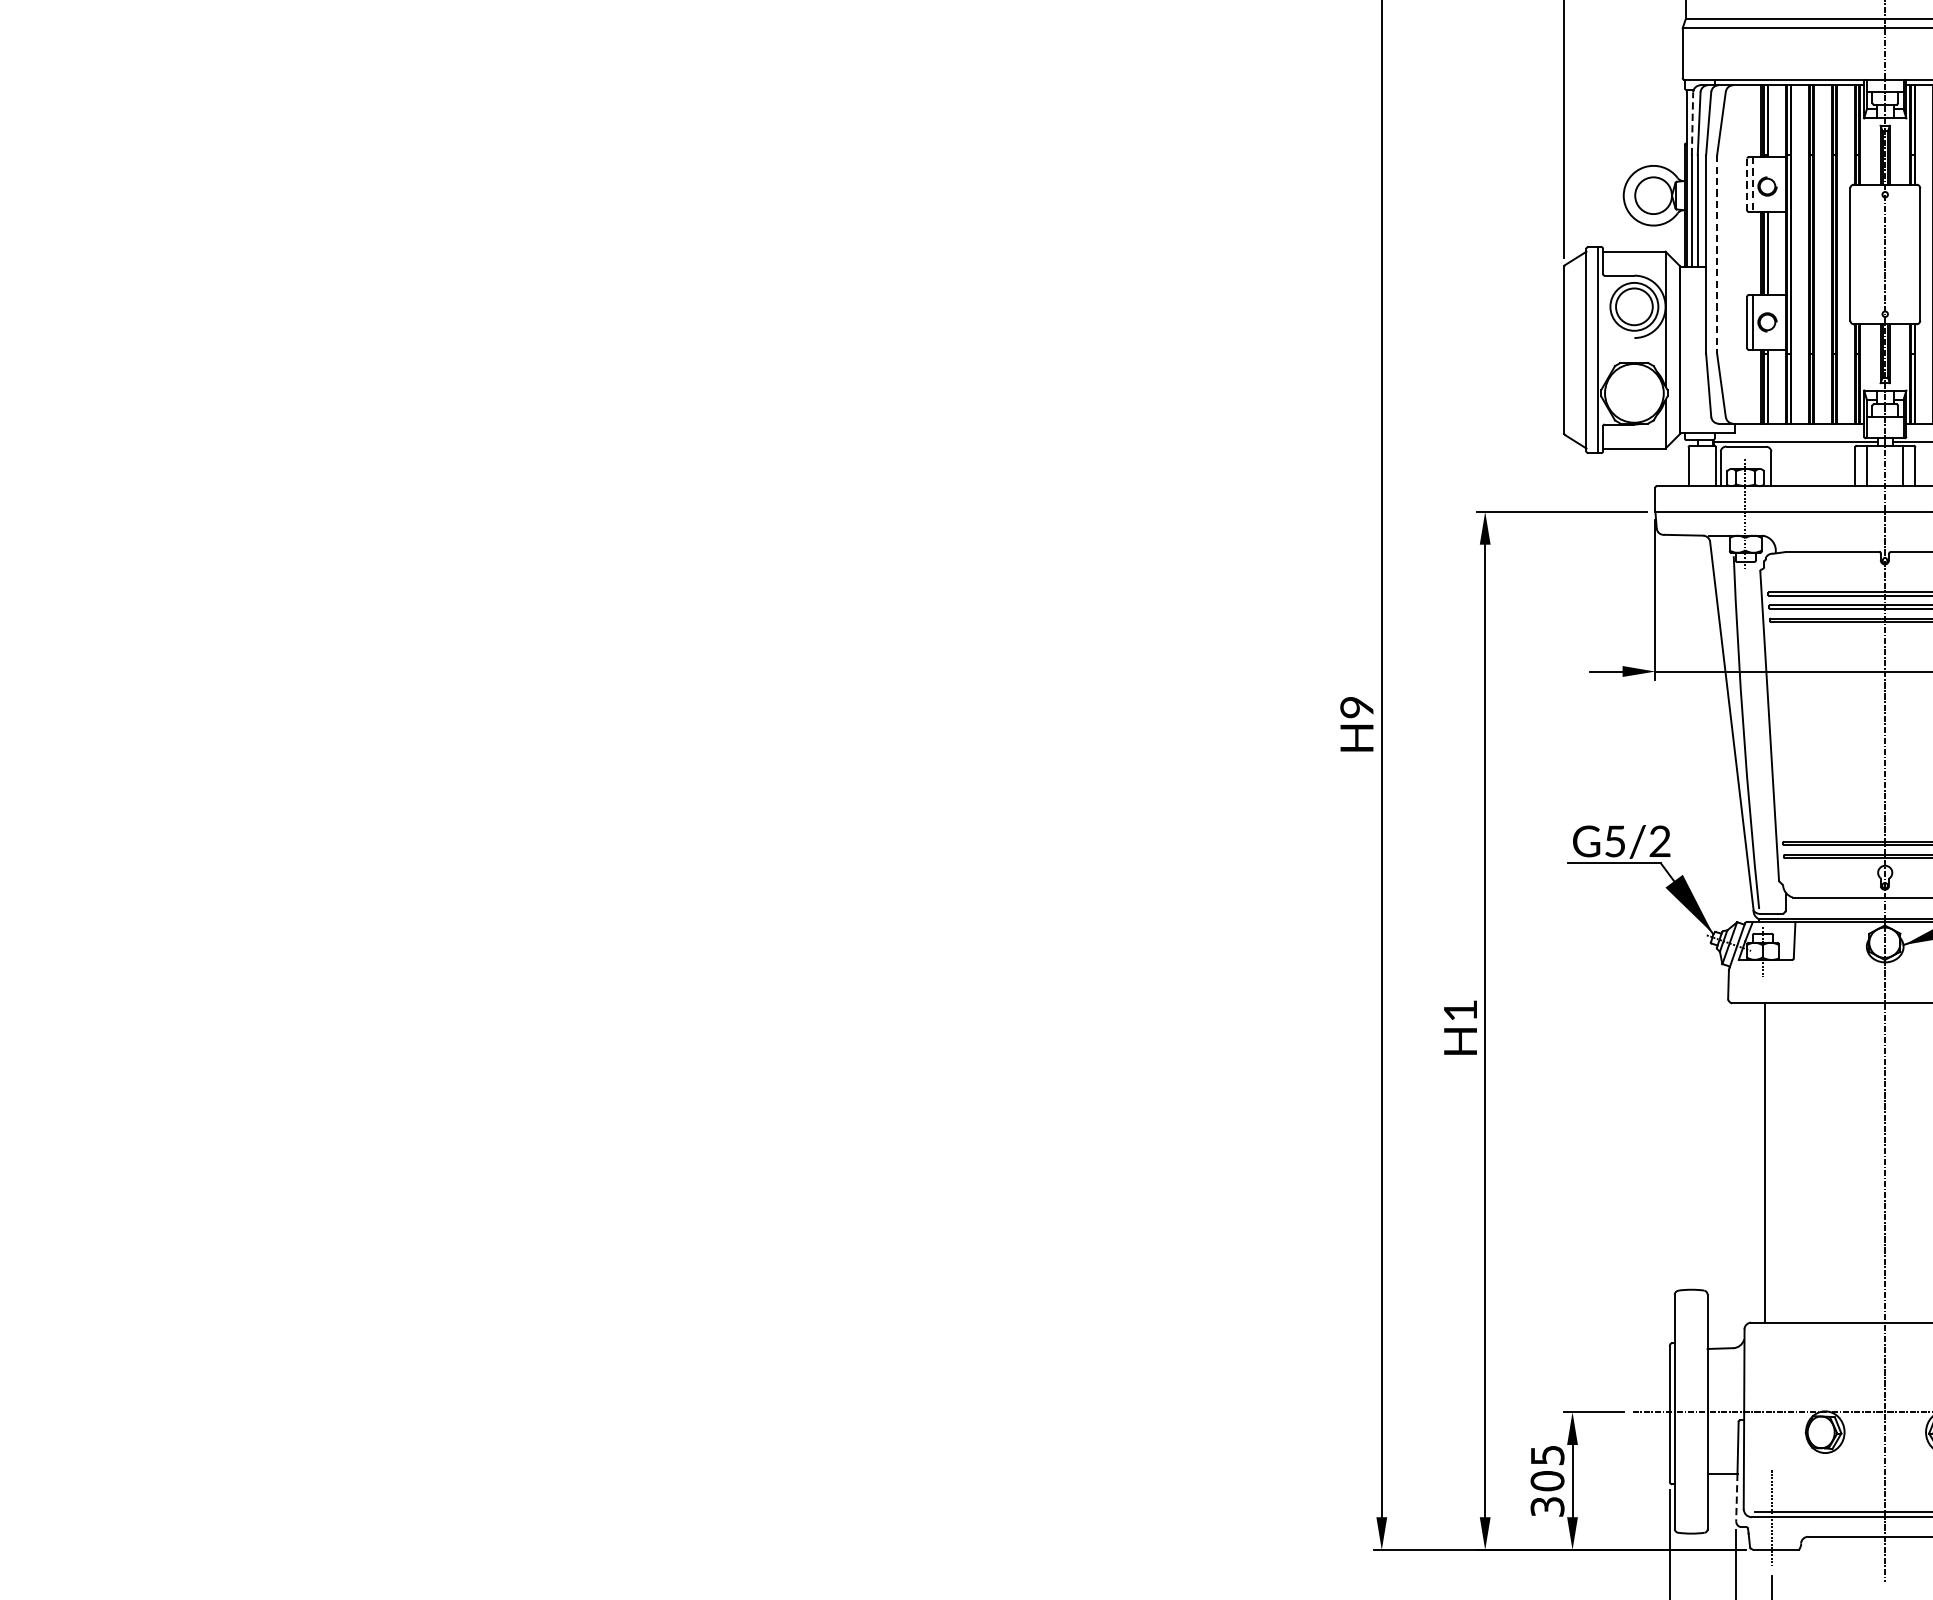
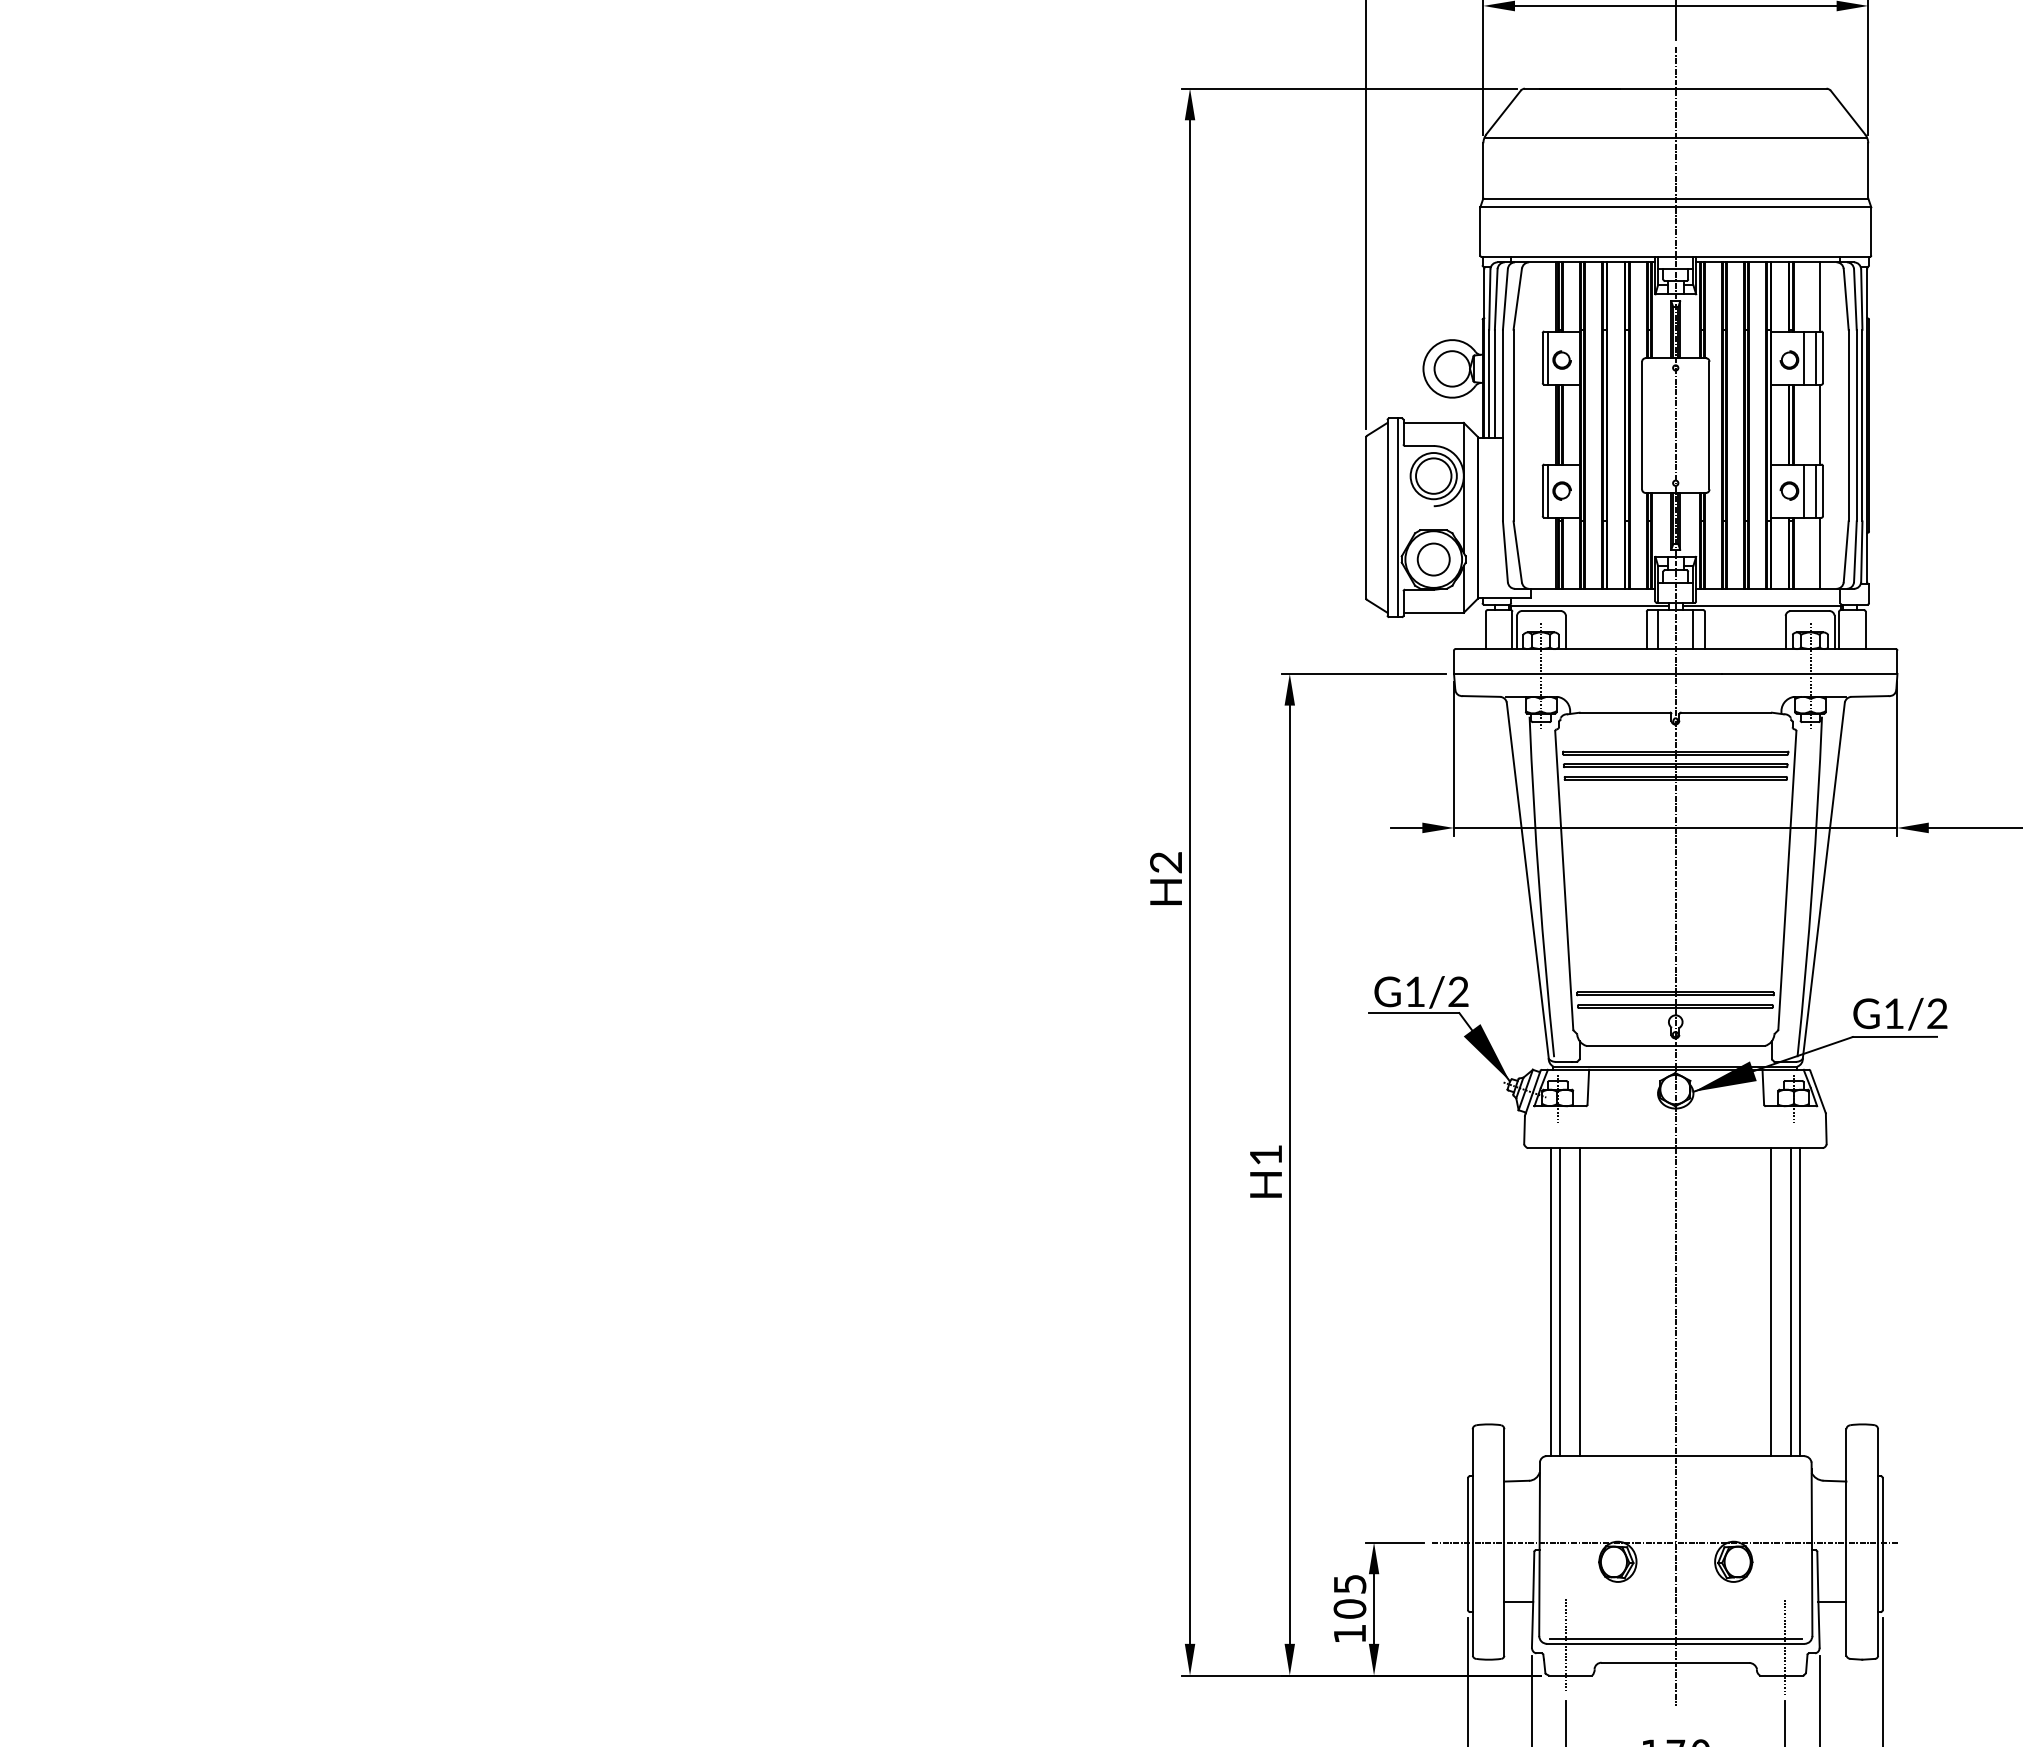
line: (1692, 123) -> (1489, 299), dashed -> solid
line: (1747, 184) -> (1542, 358), dashed -> solid
line: (1753, 184) -> (1548, 358), dashed -> solid
line: (1717, 254) -> (1513, 425), dashed -> solid
circle: (1634, 393) -> (1433, 559), added
text: (1356, 707) -> (1165, 862), H9 -> H2
text: (1614, 841) -> (1414, 991), G5/2 -> G1/2
line: (1756, 1163) -> (1551, 1302), added
line: (1785, 1163) -> (1579, 1302), added
line: (1736, 1497) -> (1532, 1624), dashed -> solid
text: (1547, 1506) -> (1349, 1633), 305 -> 105

